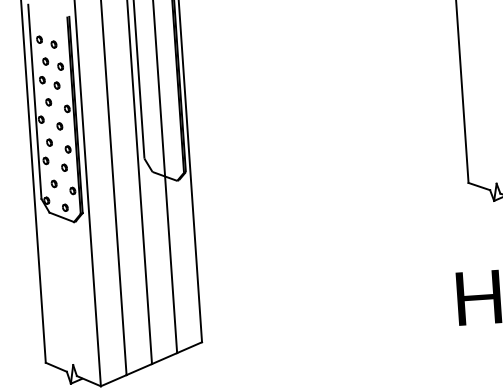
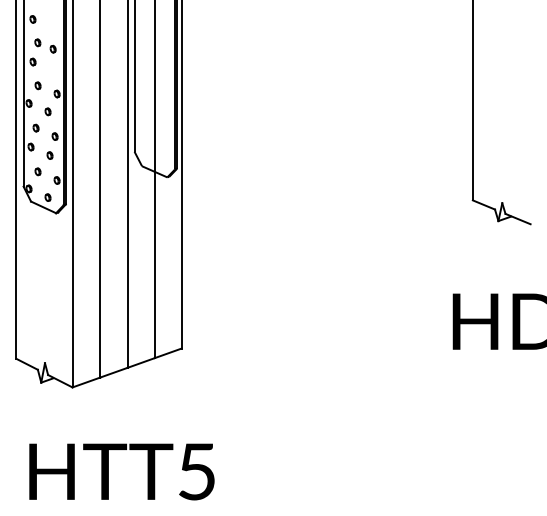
part: (53, 44) -> (47, 25), removed
part: (56, 85) -> (47, 68), removed

